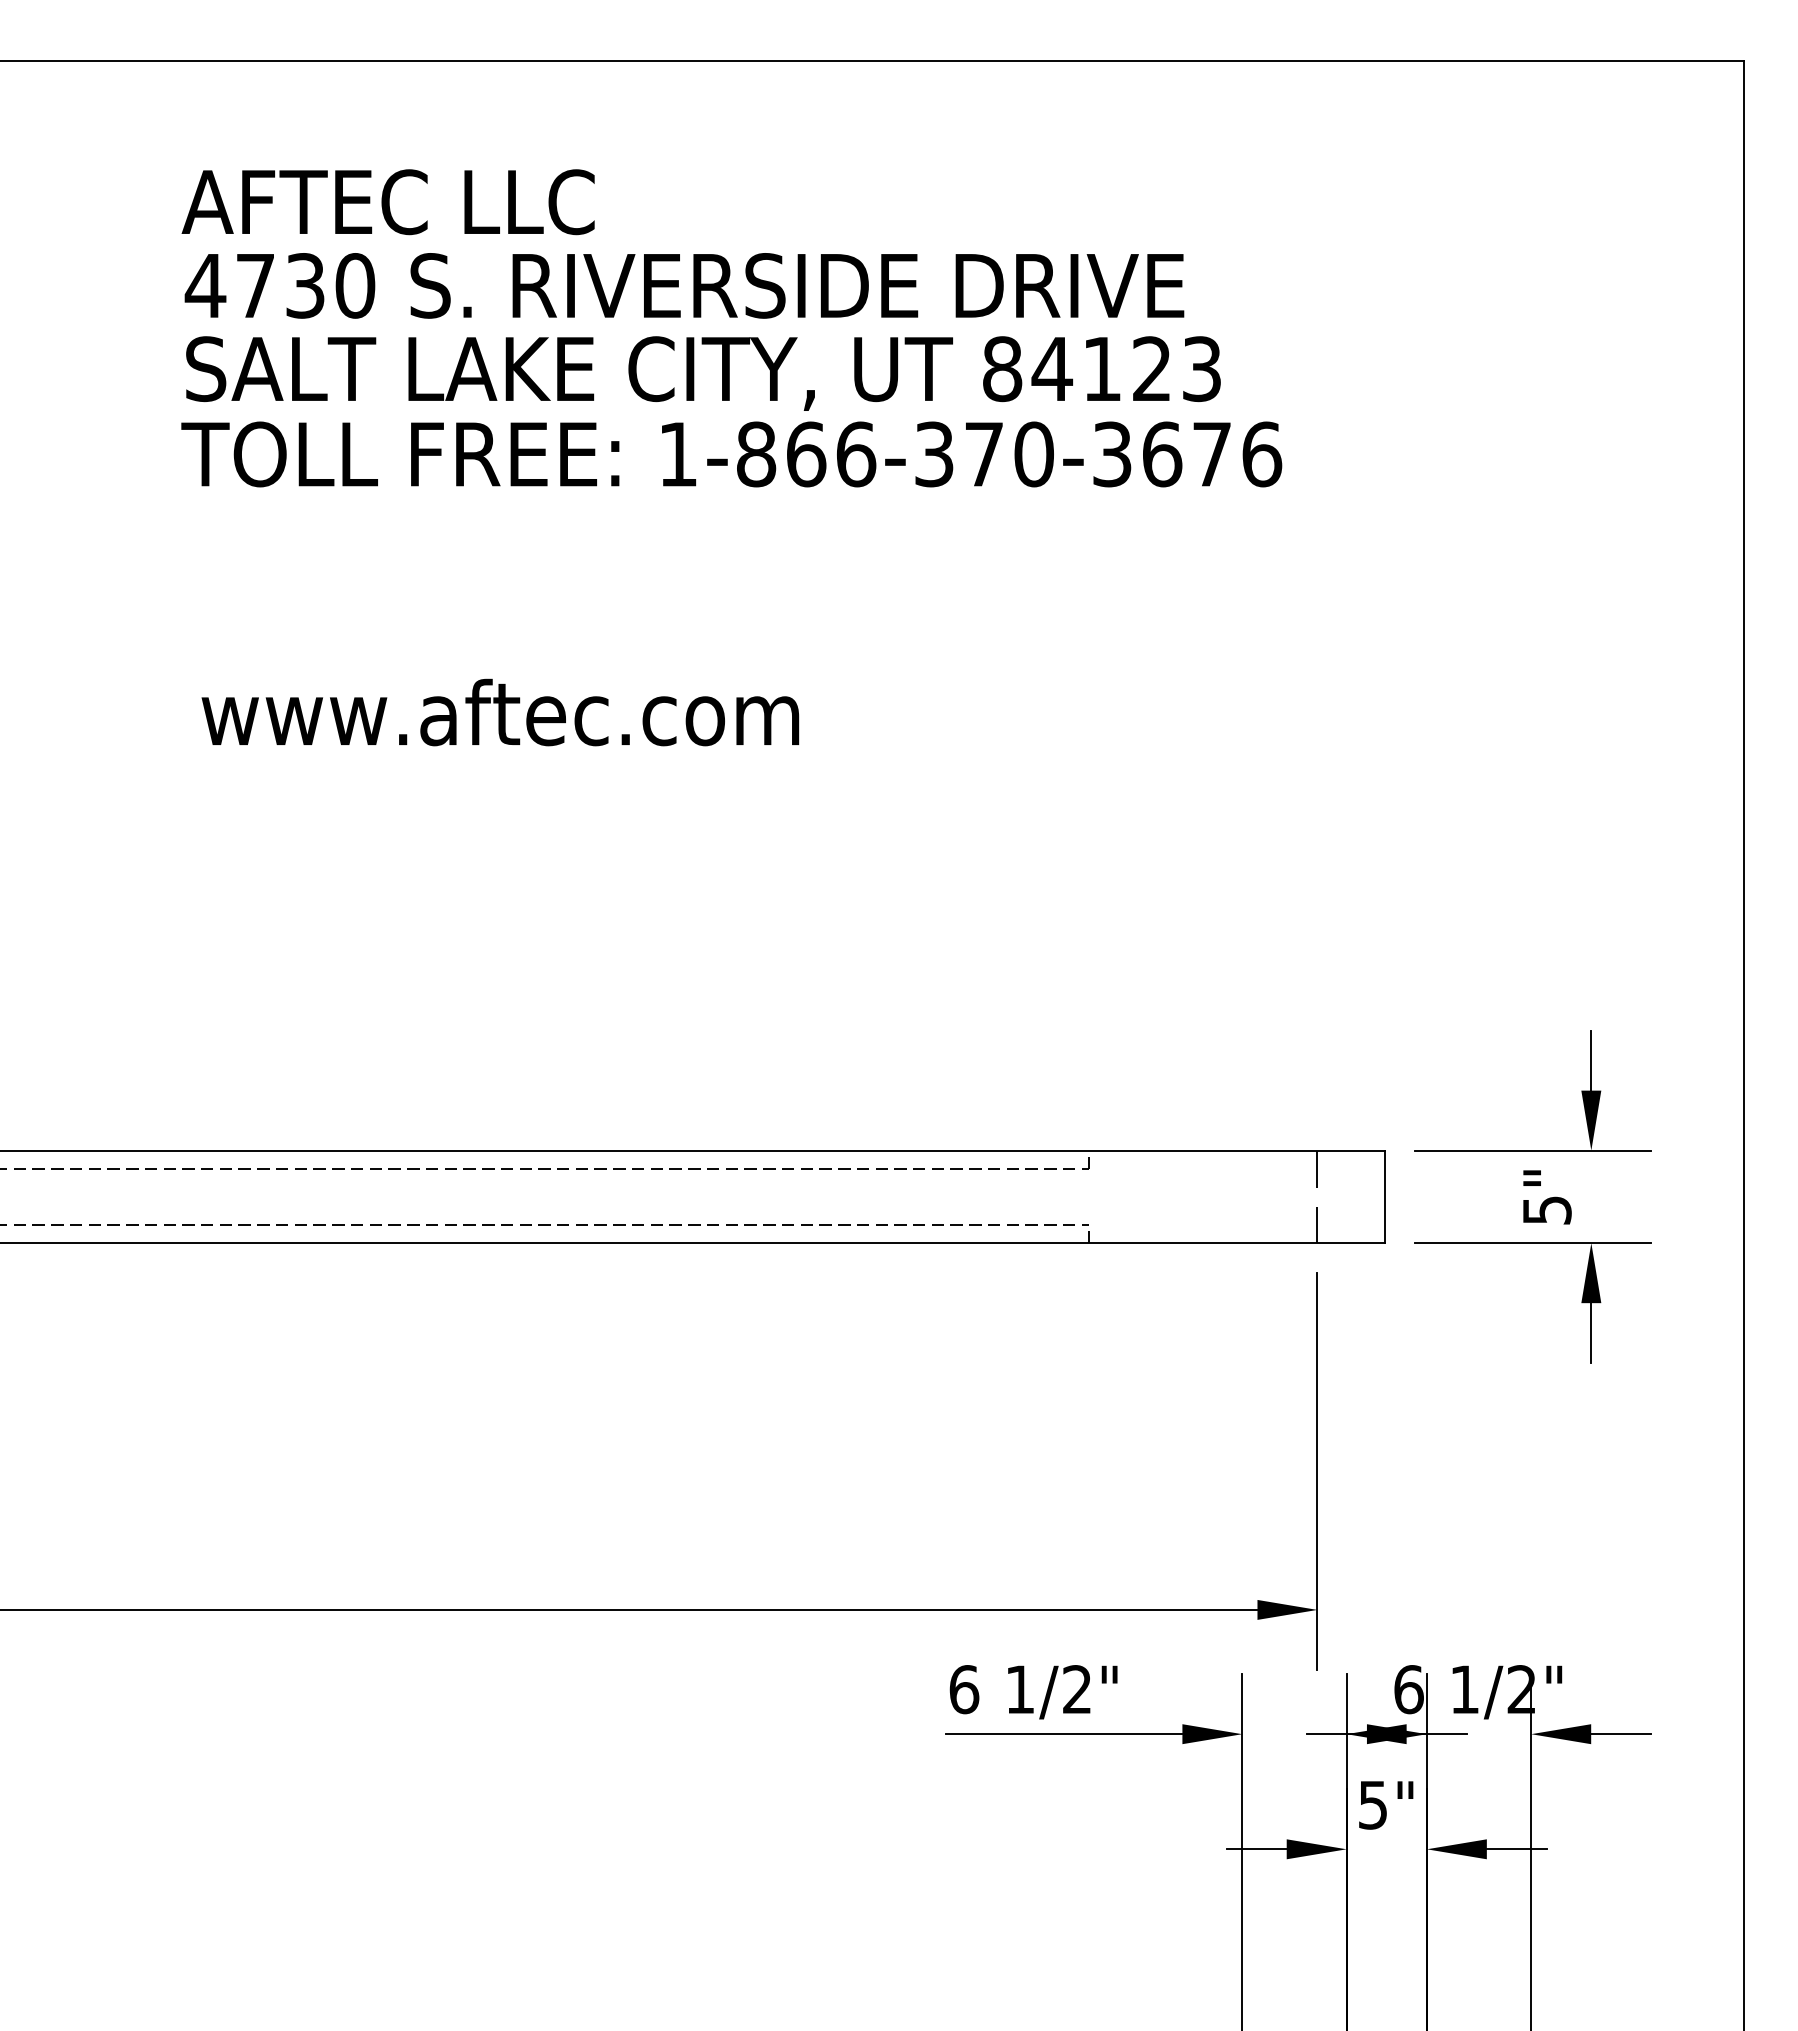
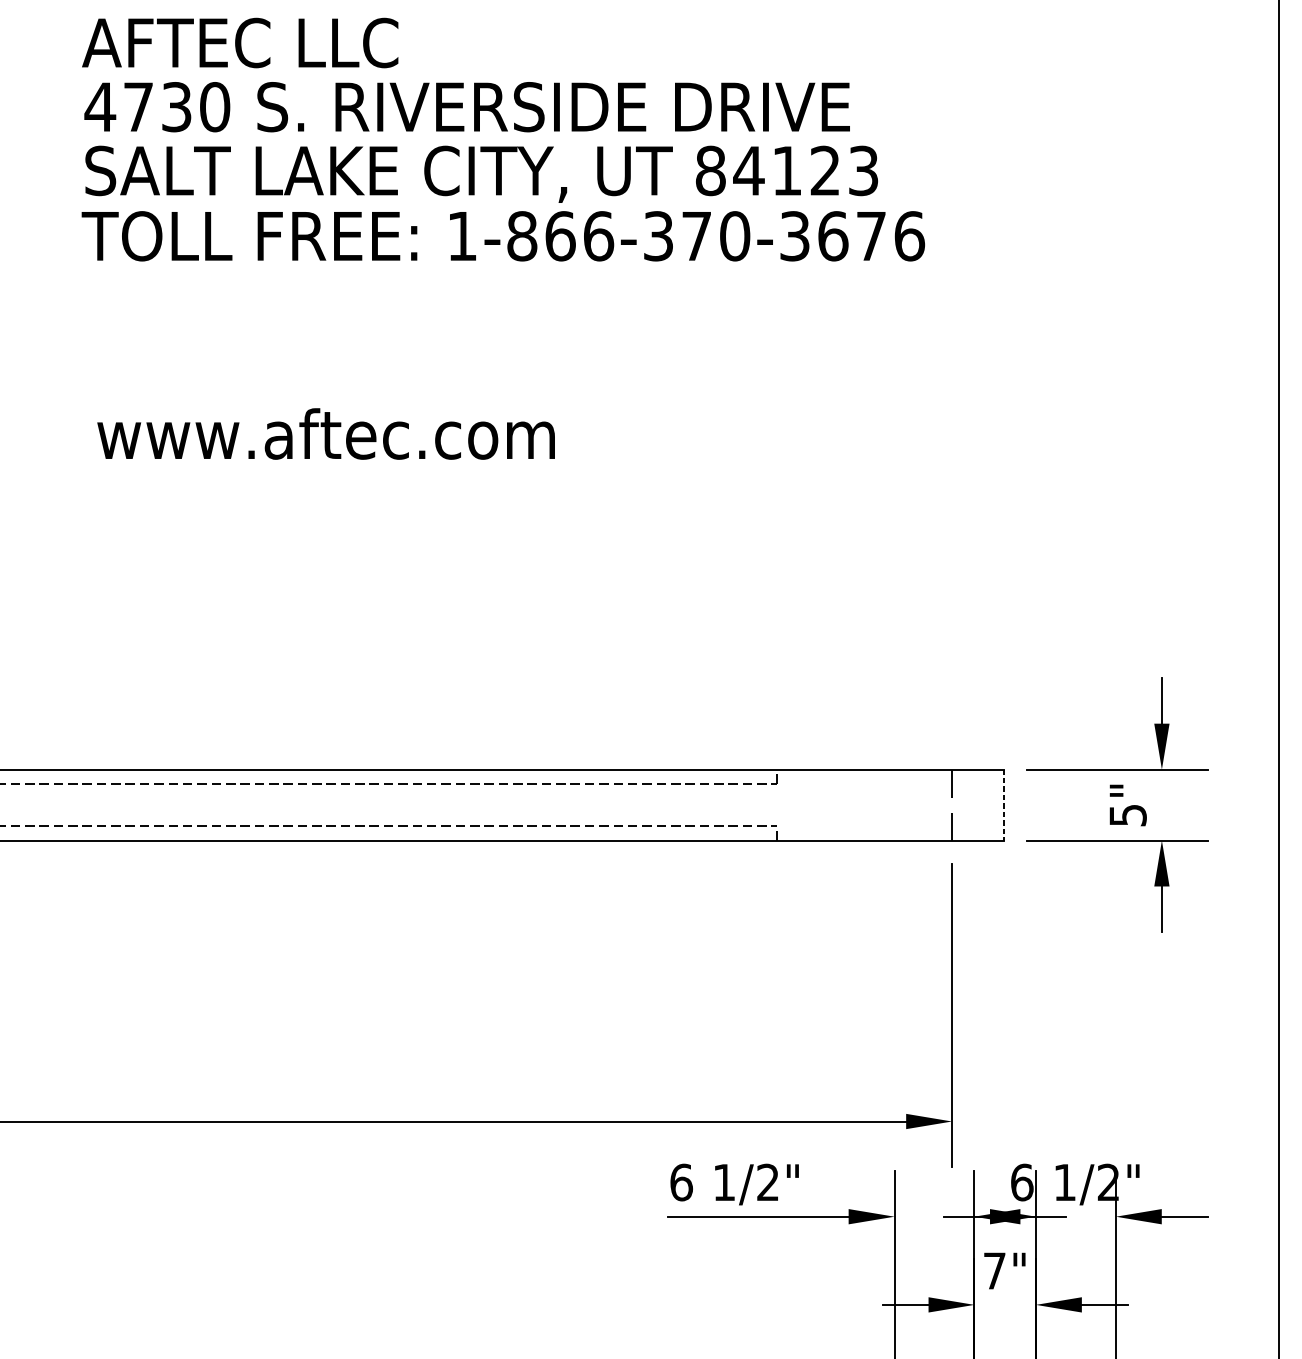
line: (1384, 1197) -> (1003, 805), solid -> dashed
text: (1372, 1805) -> (994, 1271), 5" -> 7"

